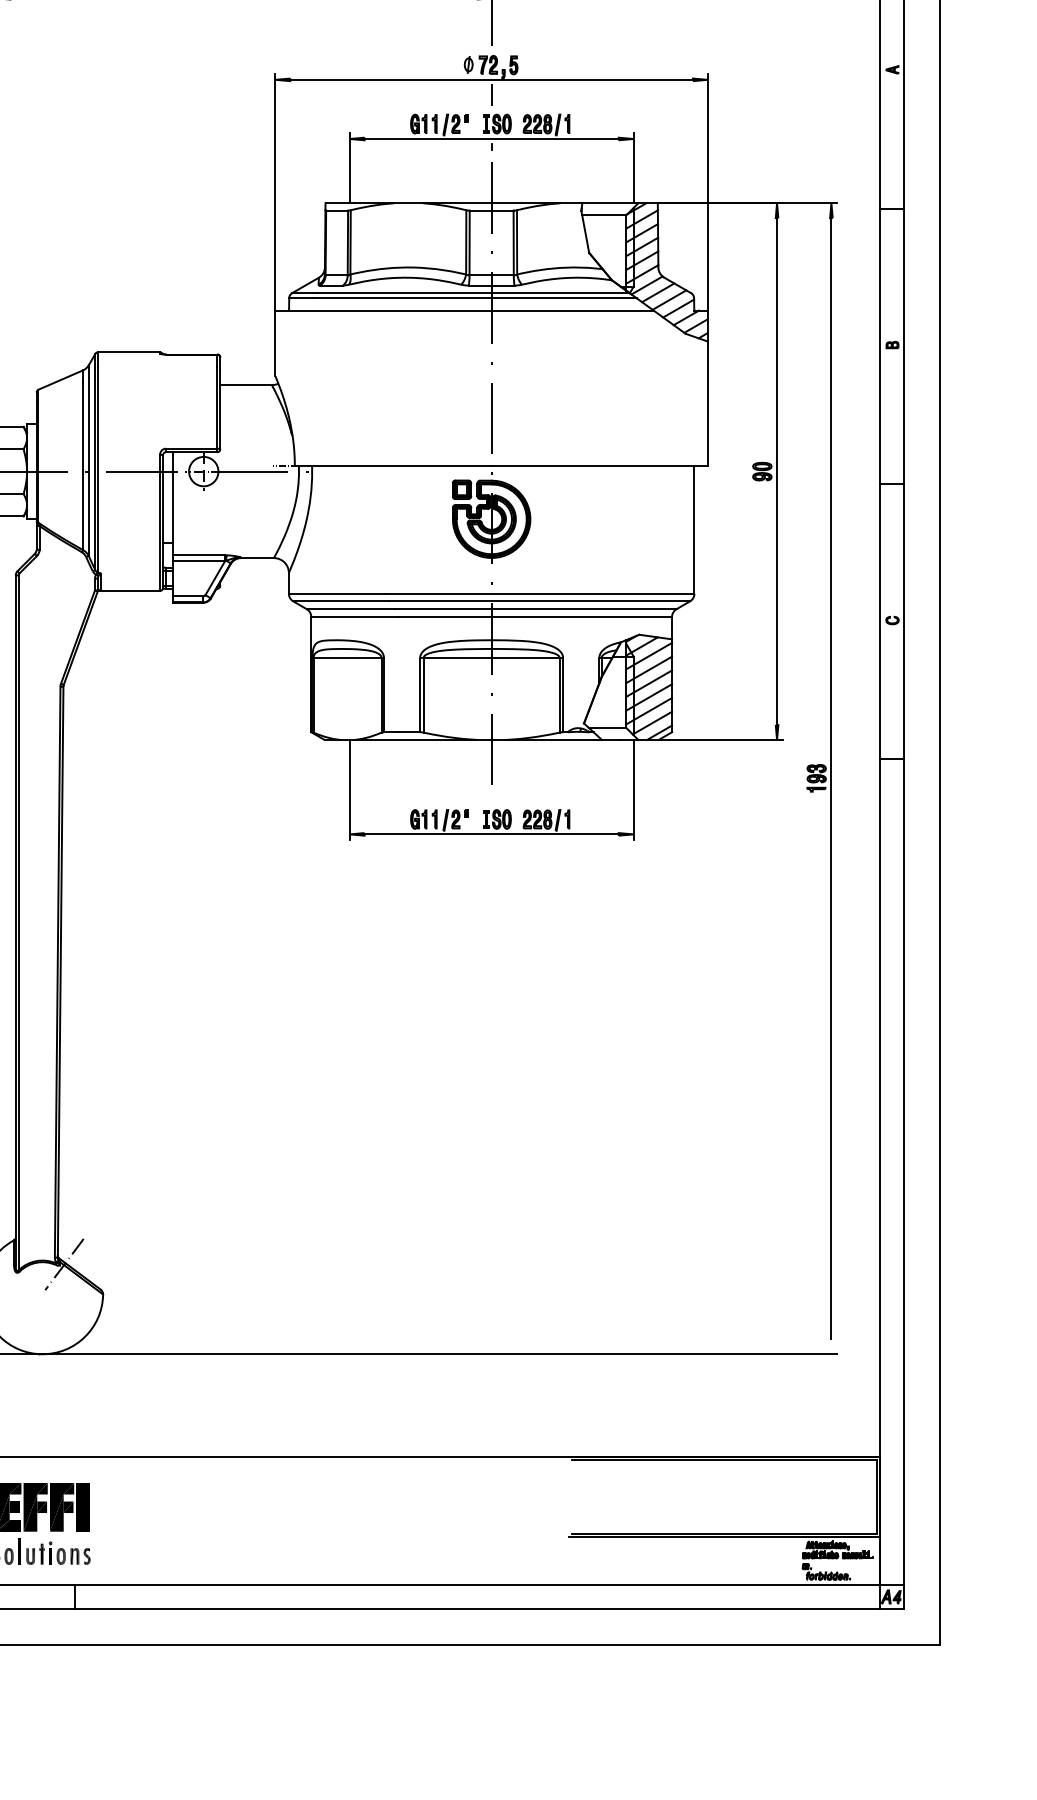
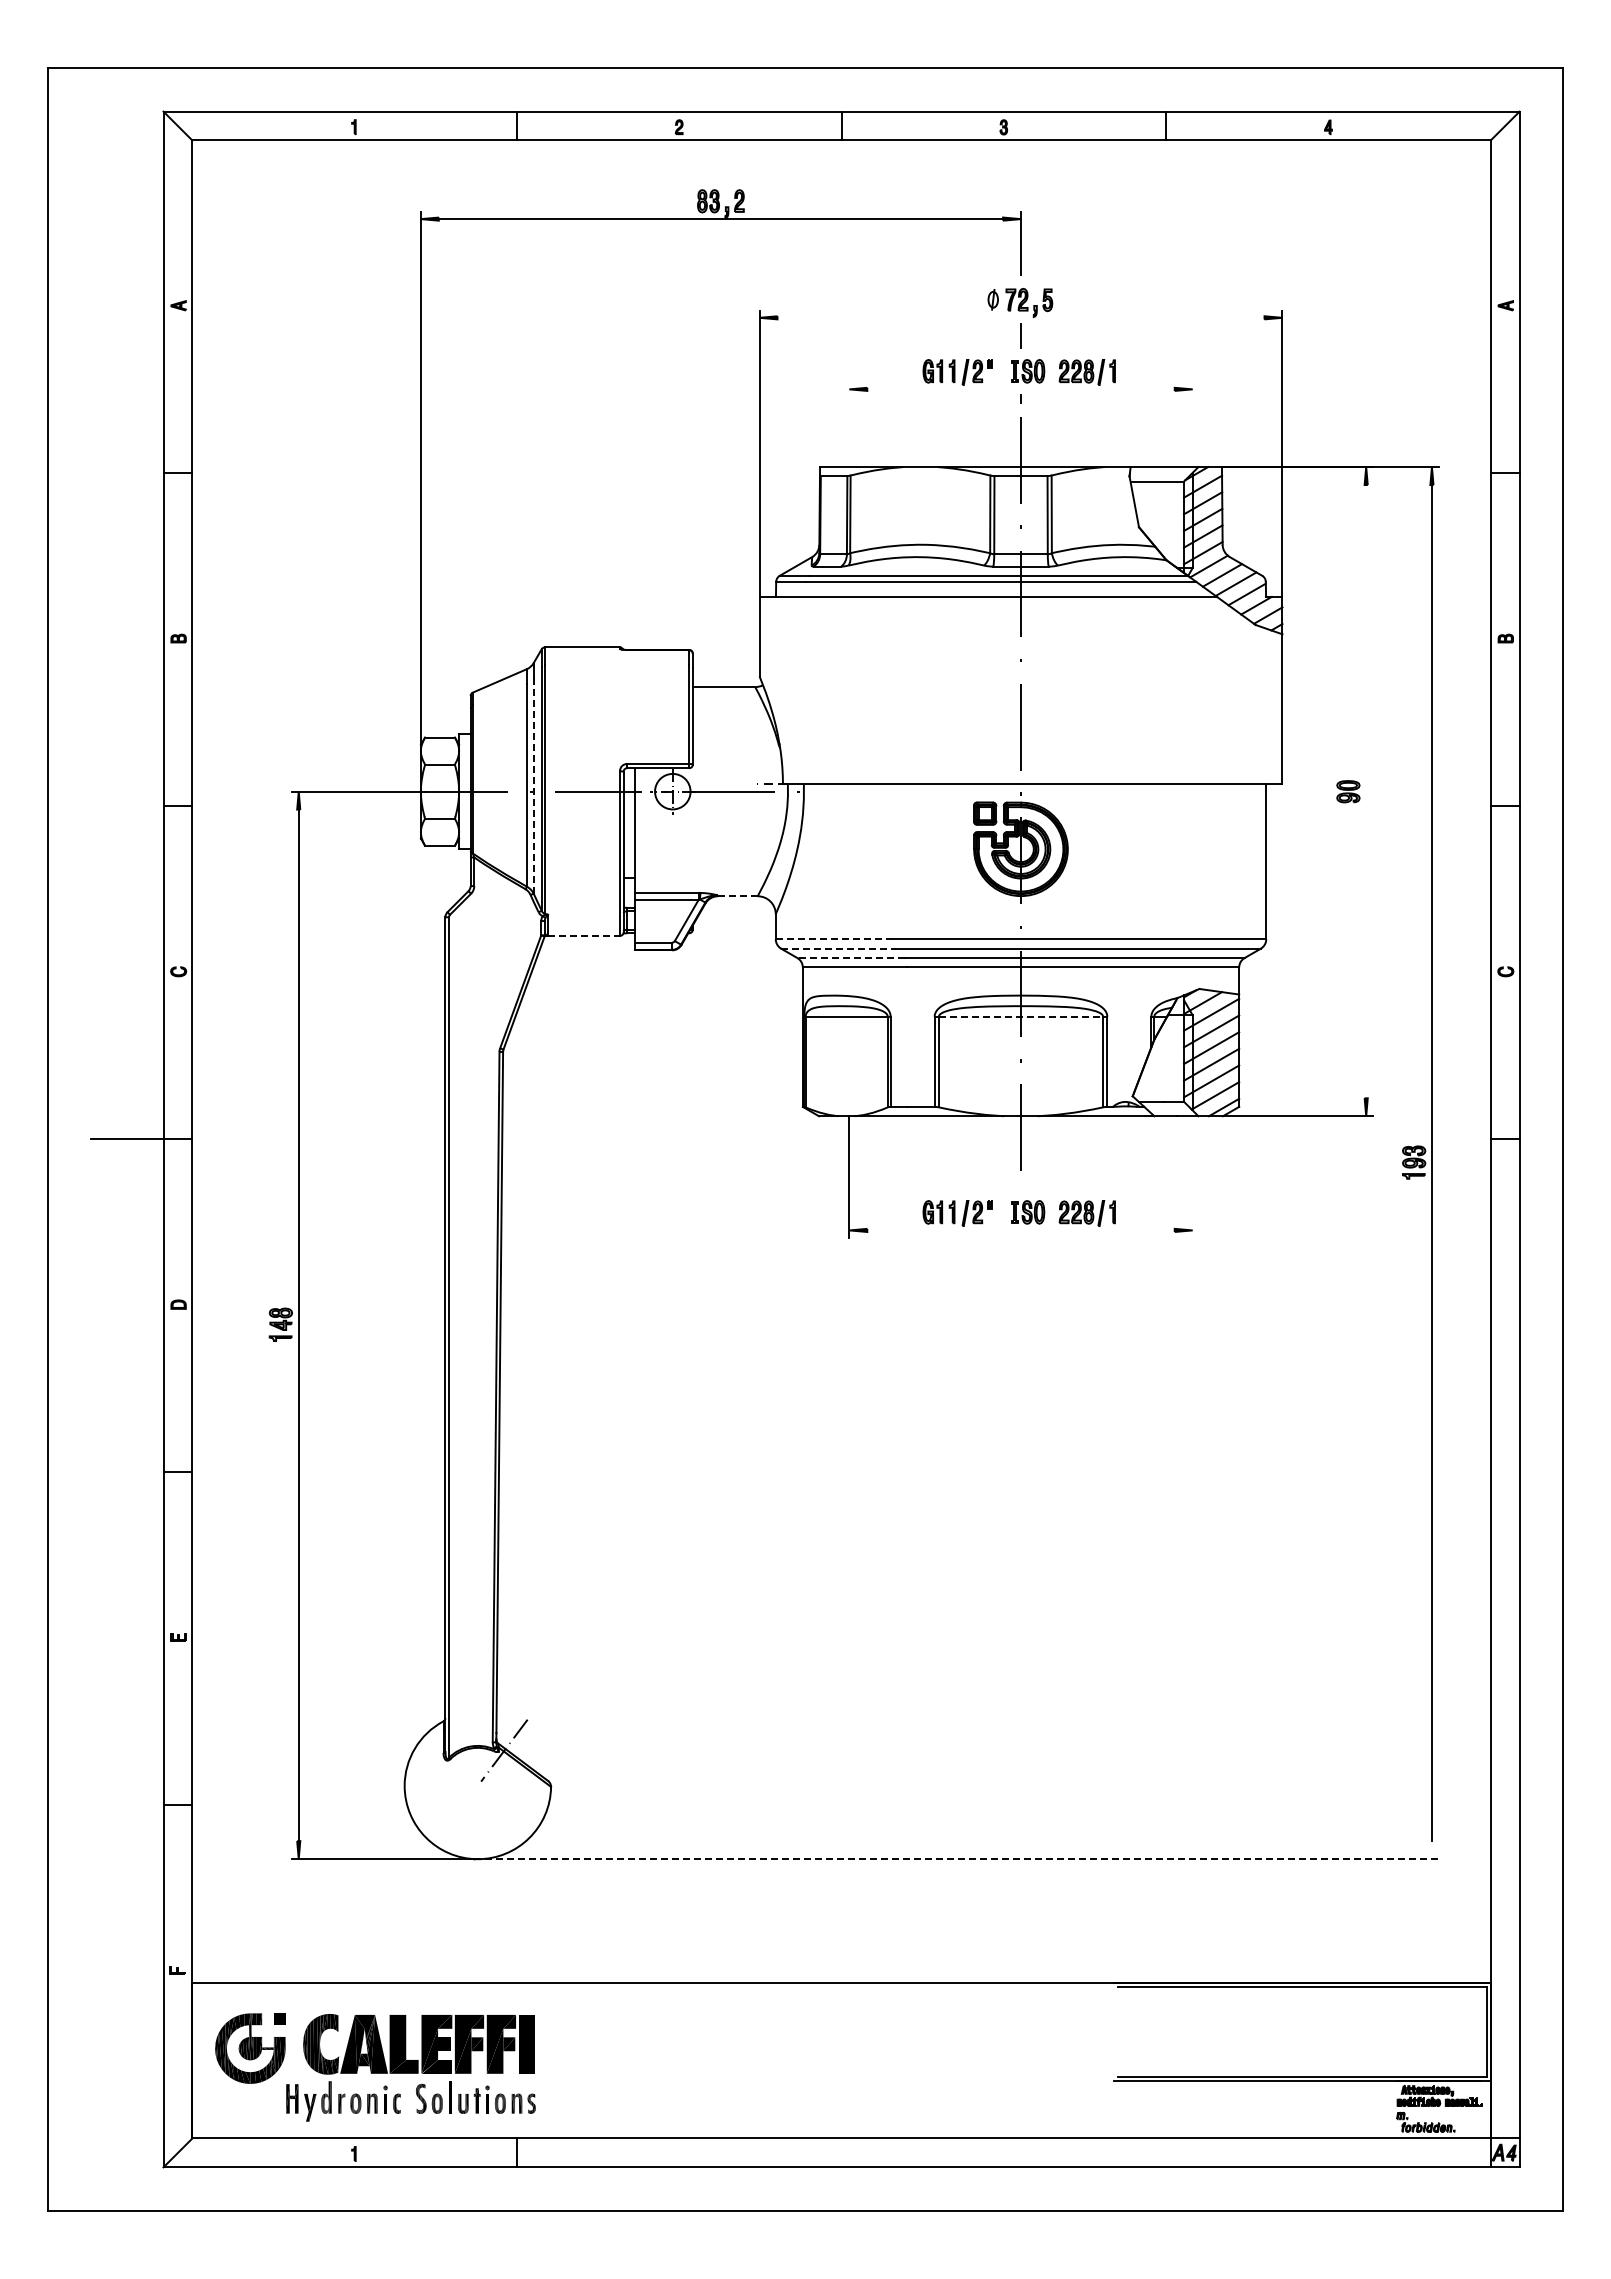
line: (491, 79) -> (1020, 317), removed
line: (491, 139) -> (1020, 389), removed
line: (349, 168) -> (849, 424), removed
line: (633, 168) -> (1192, 424), removed
line: (88, 466) -> (533, 785), solid -> dashed
line: (777, 471) -> (1366, 791), removed
line: (257, 558) -> (737, 896), solid -> dashed
line: (130, 590) -> (584, 935), solid -> dashed
line: (337, 593) -> (834, 939), solid -> dashed
line: (340, 601) -> (838, 948), solid -> dashed
line: (351, 609) -> (851, 958), solid -> dashed
line: (492, 657) -> (1021, 1016), solid -> dashed
line: (633, 789) -> (1192, 1176), removed
line: (491, 834) -> (1020, 1230), removed
line: (438, 1354) -> (956, 1859), solid -> dashed

